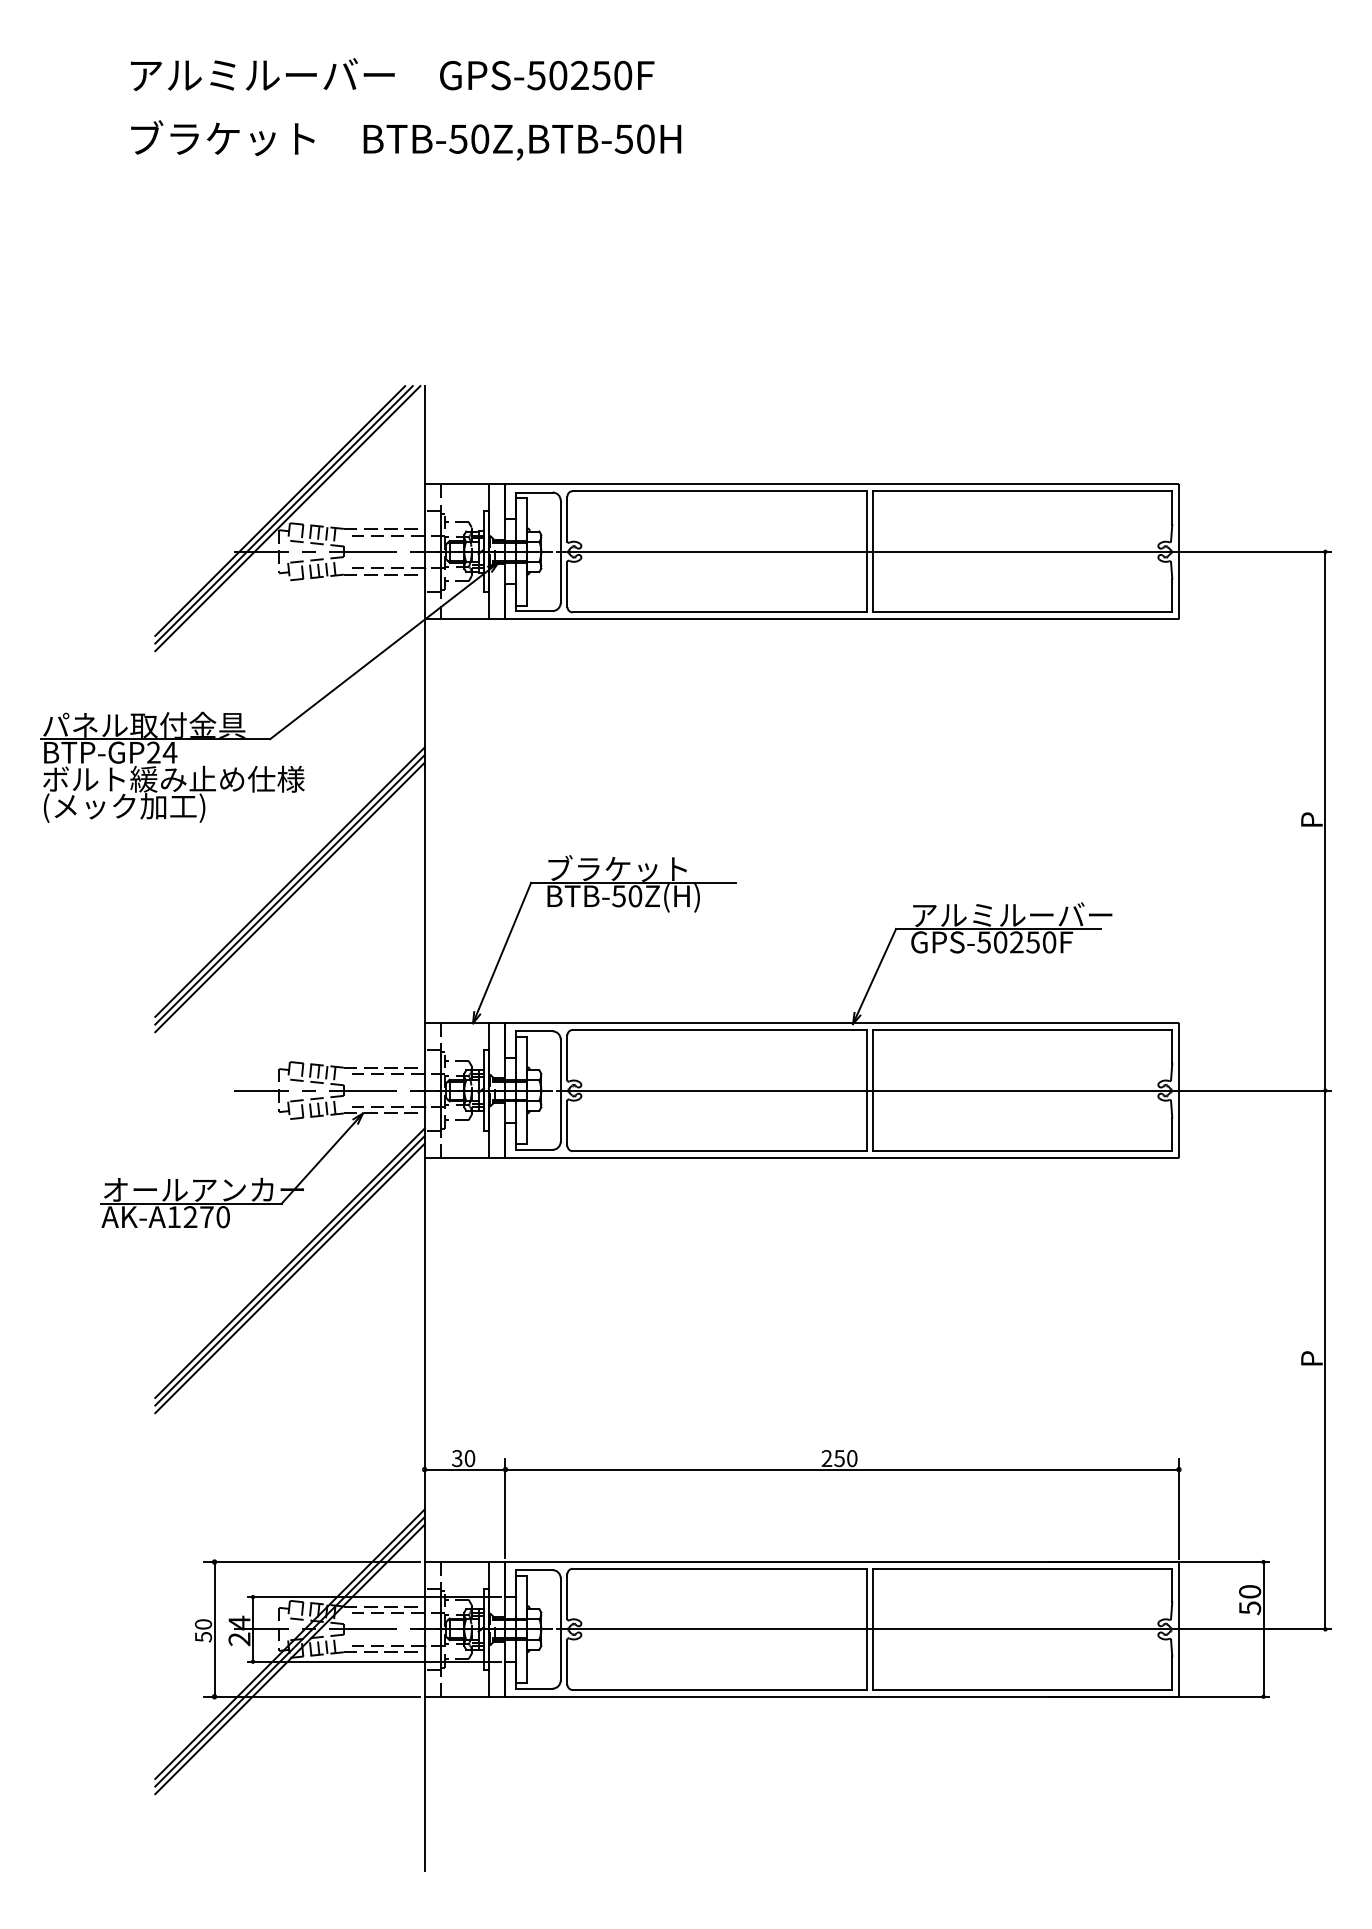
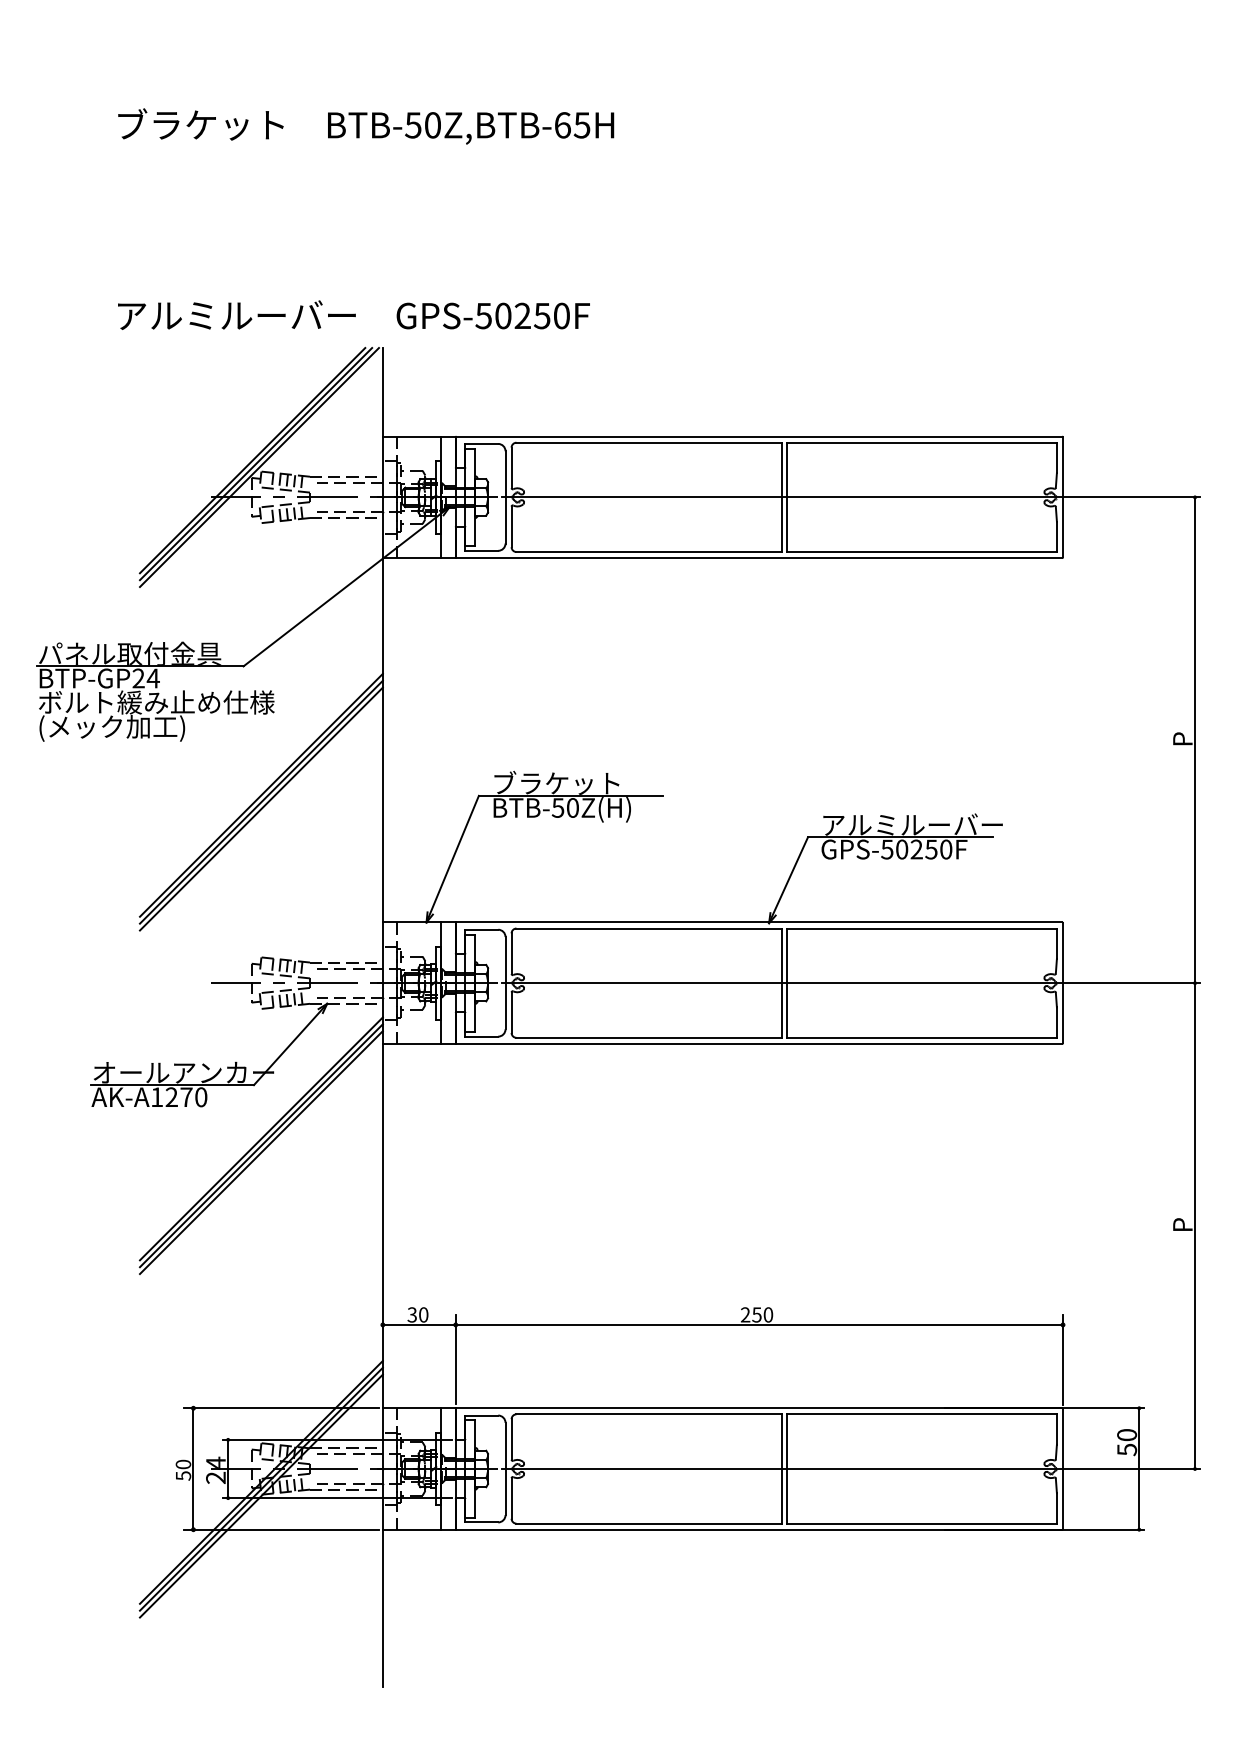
text: (392, 73) -> (353, 314), moved
text: (634, 139) -> (572, 125), BTB-50Z,BTB-50H -> BTB-50Z,BTB-65H

